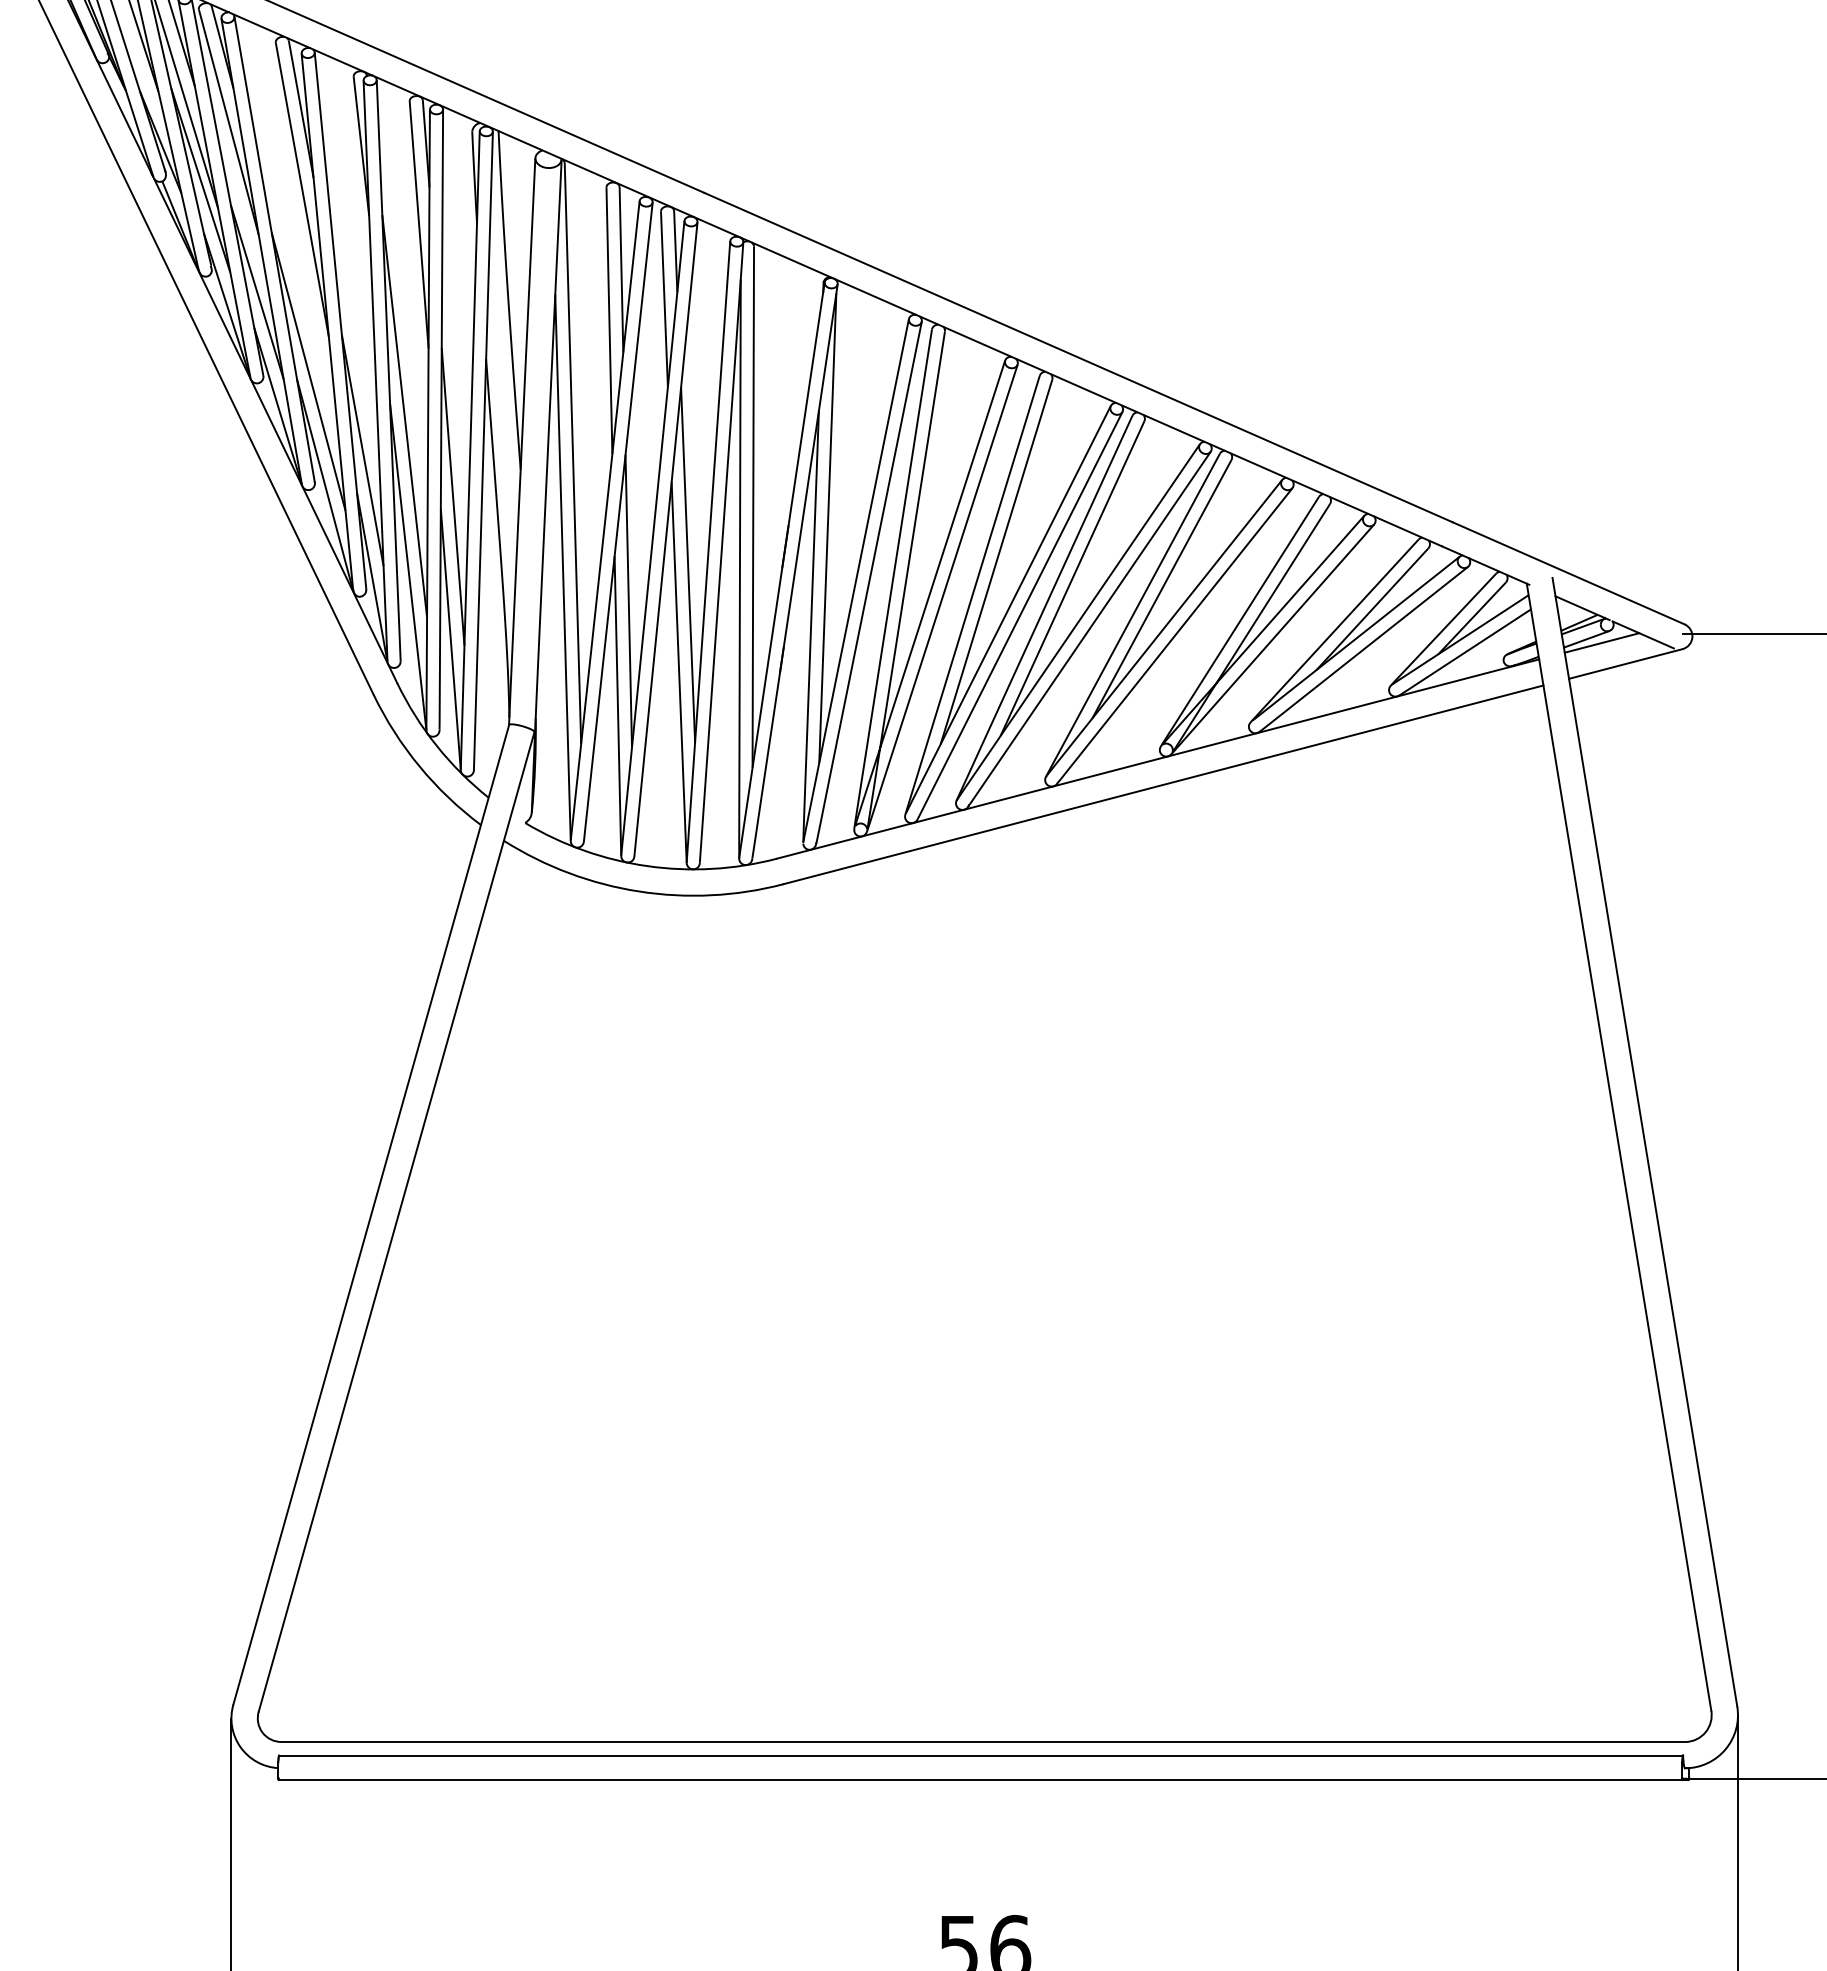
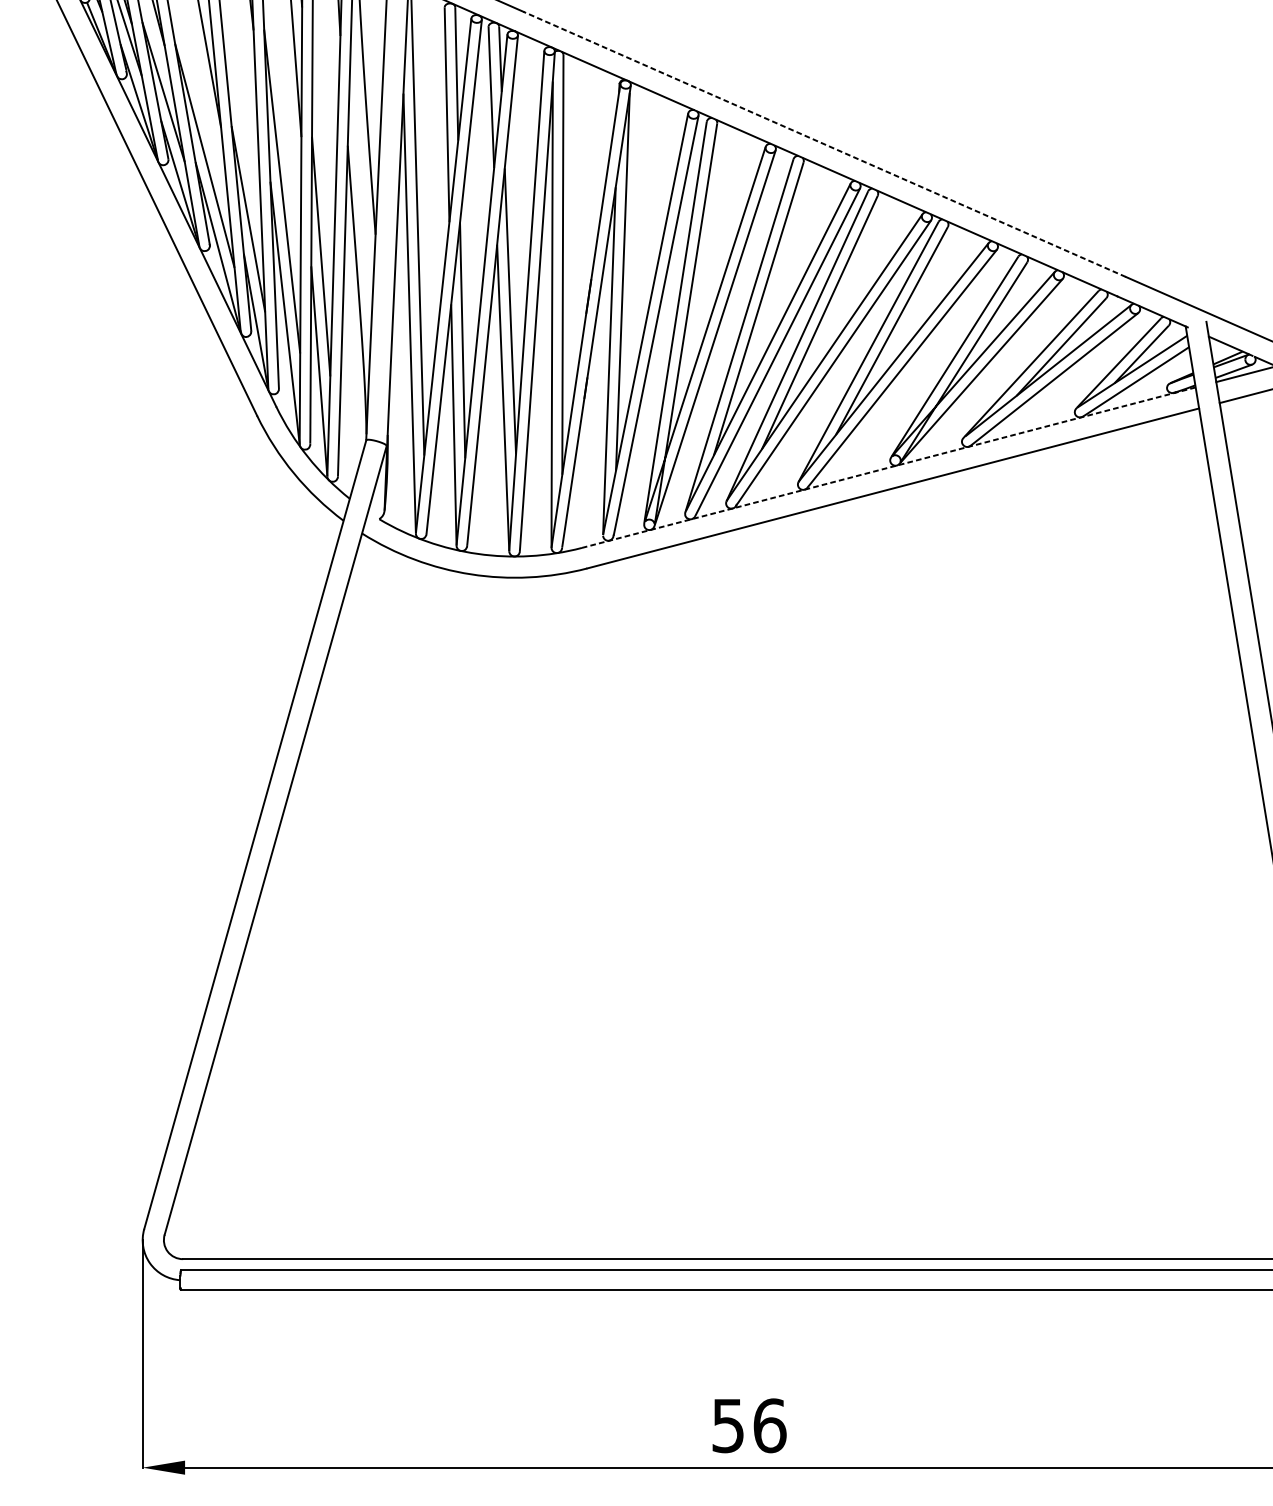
line: (1078, 357) -> (824, 144), solid -> dashed
line: (1158, 759) -> (889, 468), solid -> dashed

